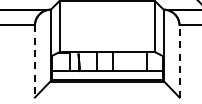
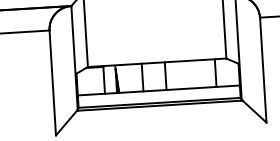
line: (179, 61) -> (263, 70), dashed -> solid
line: (34, 62) -> (52, 84), dashed -> solid

